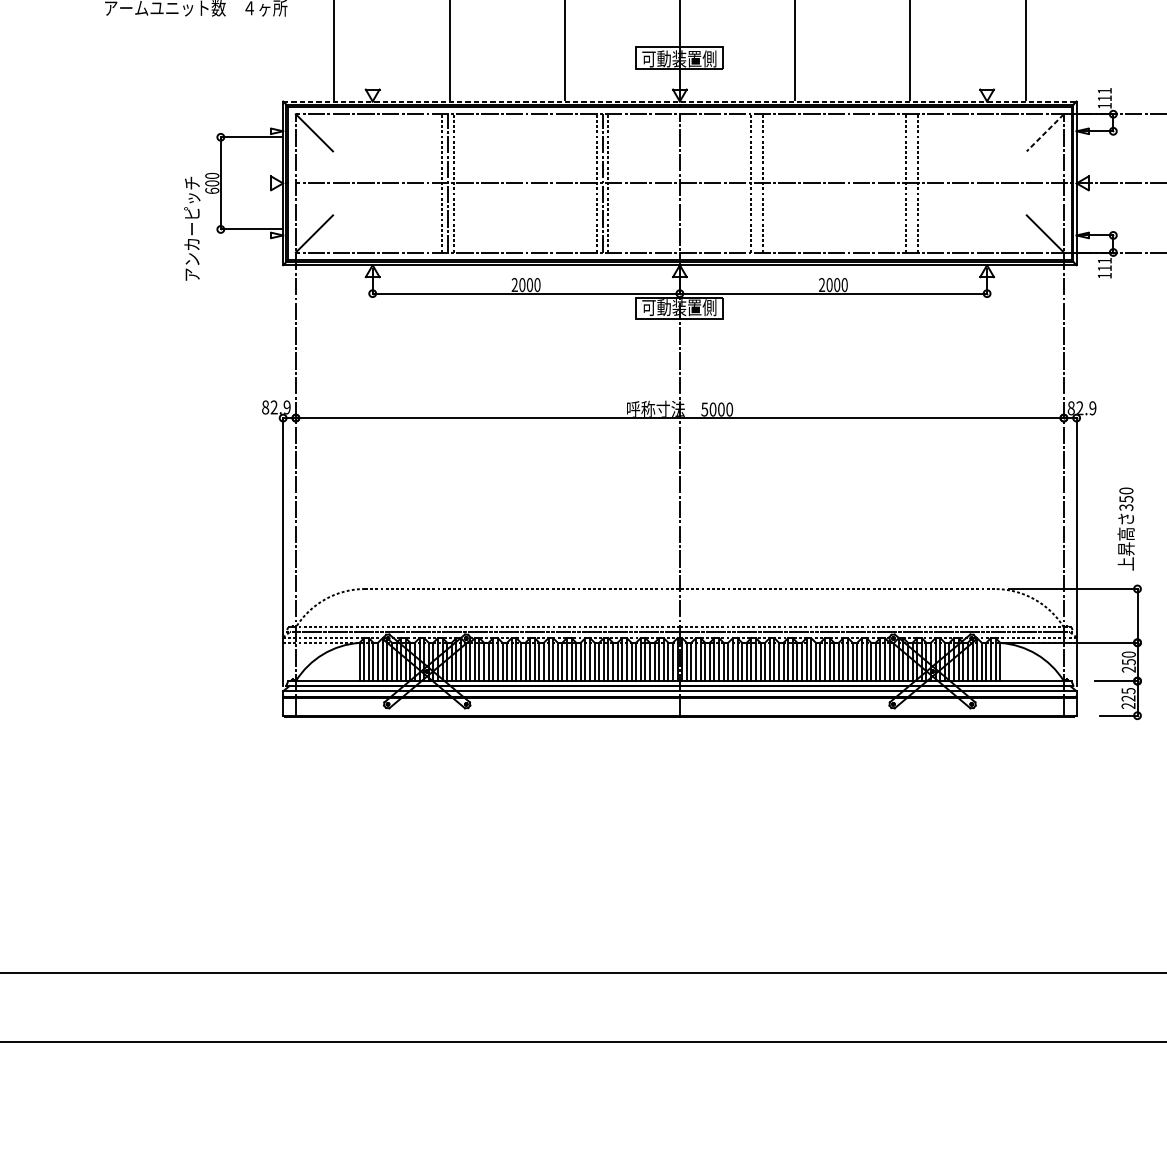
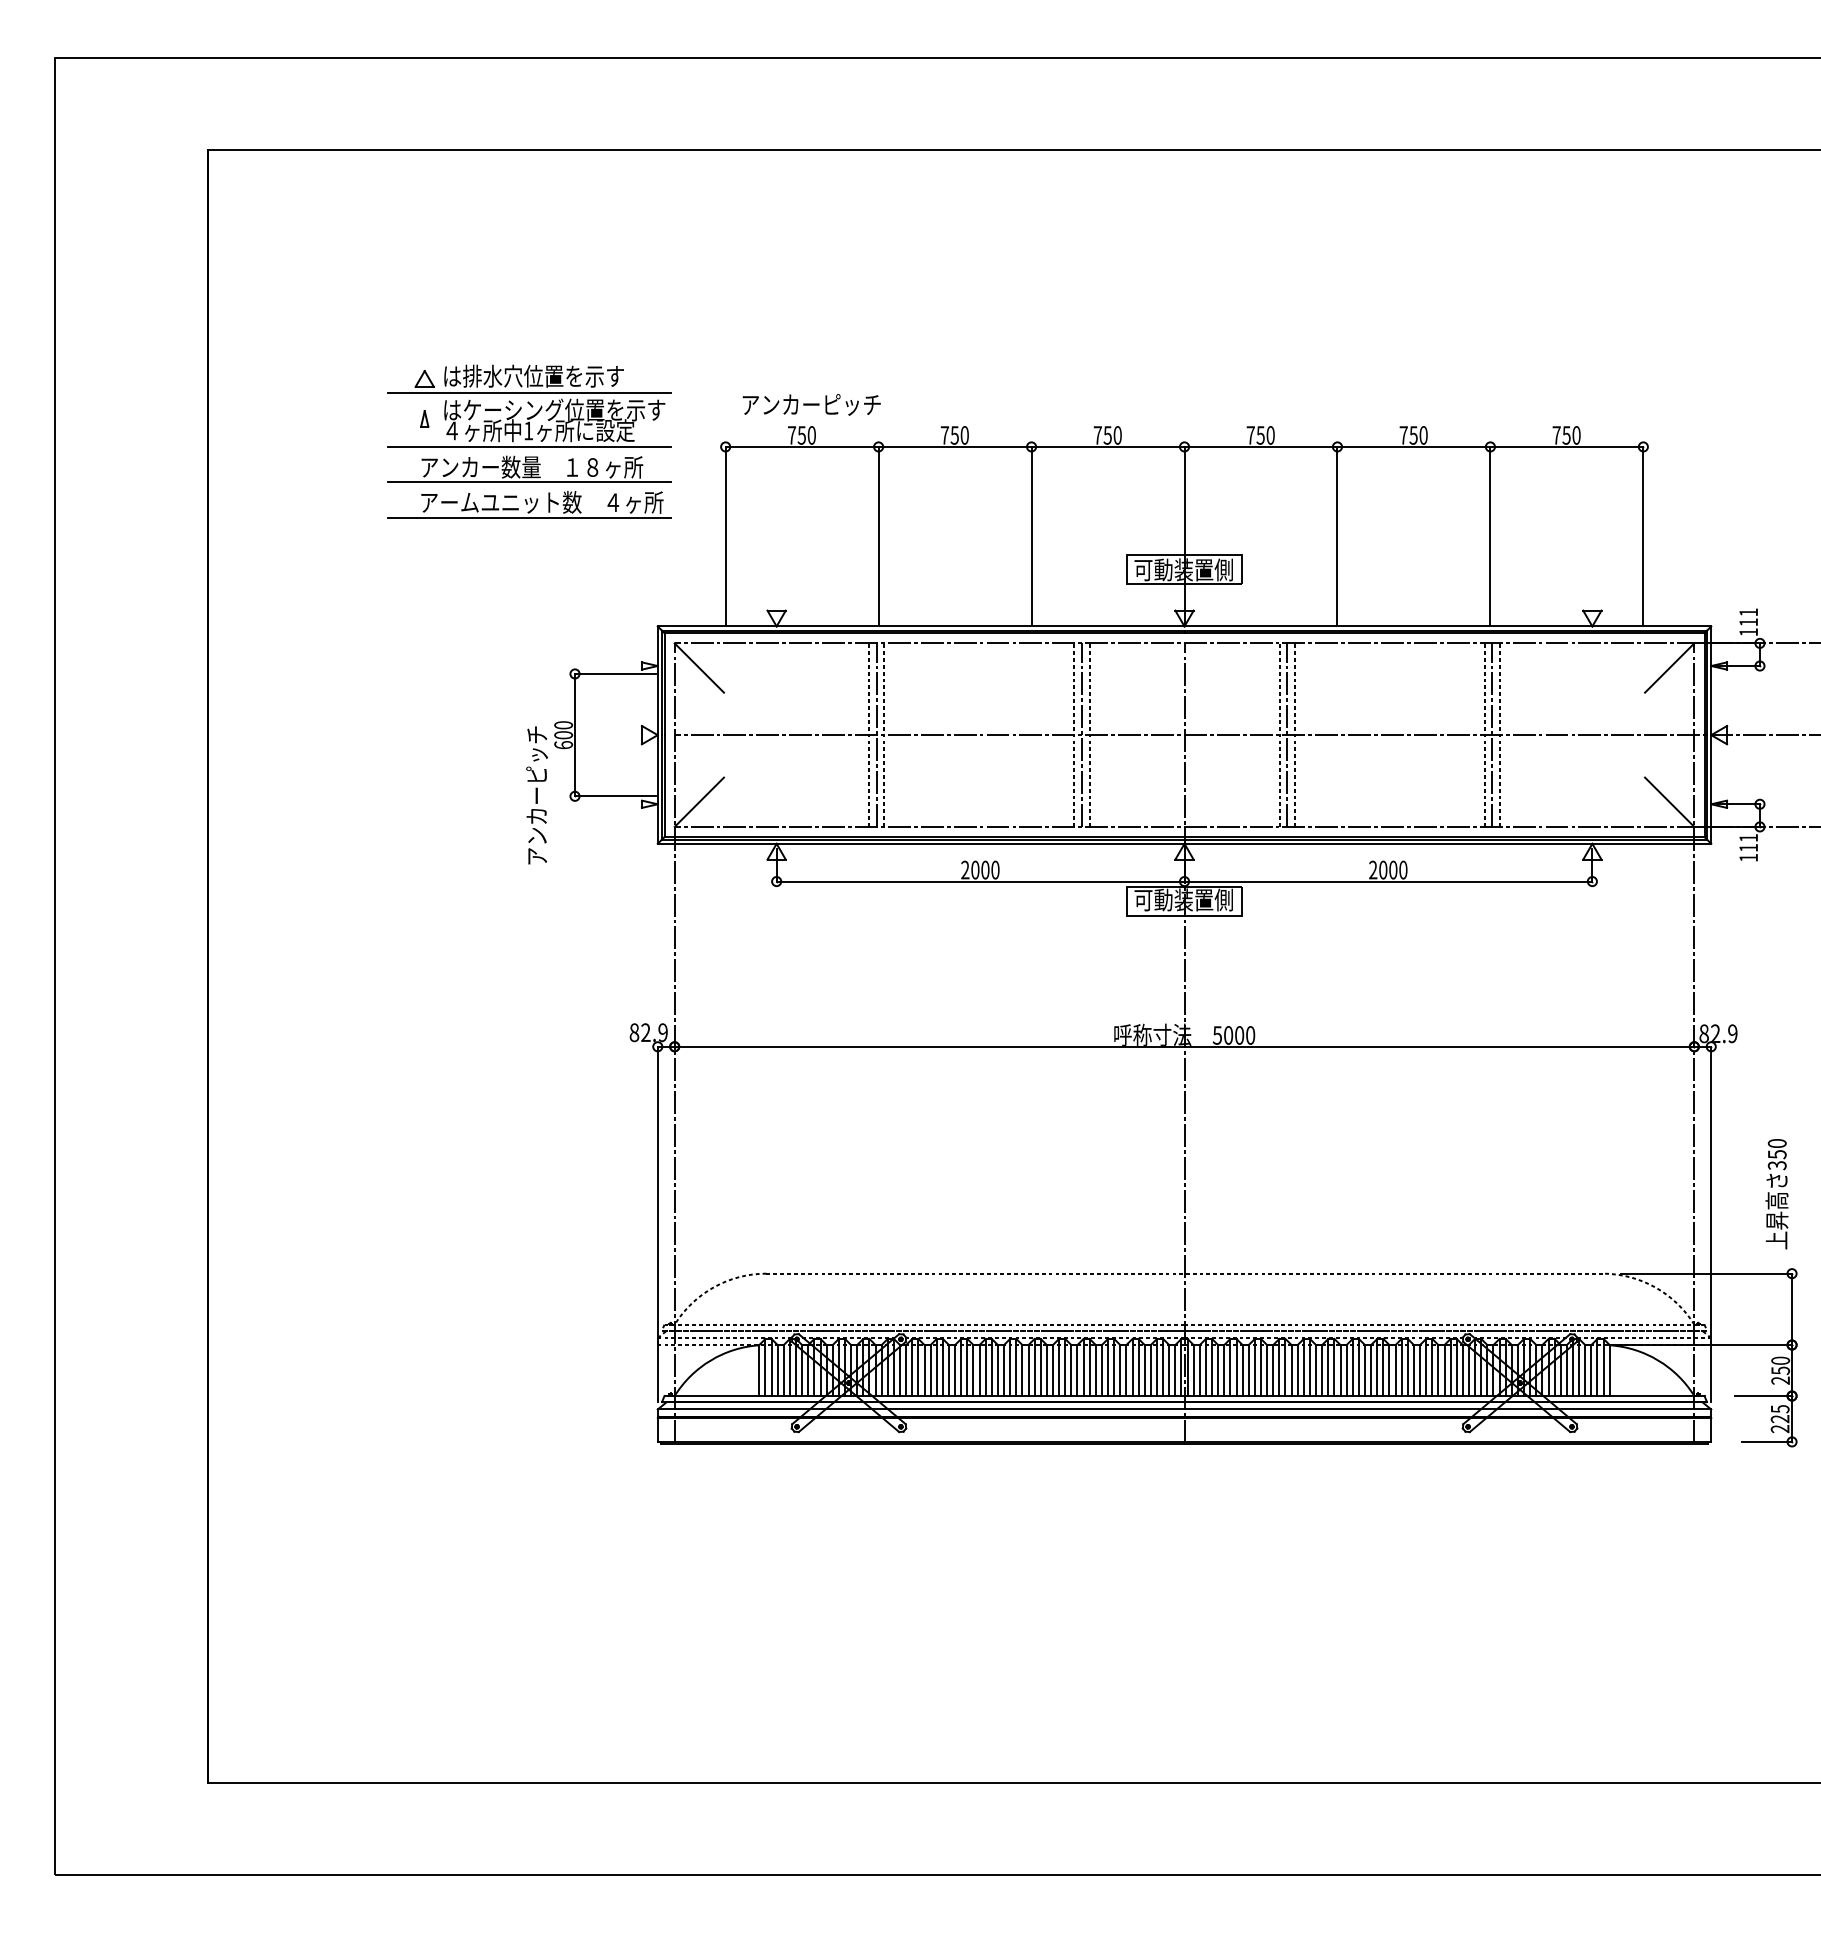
line: (185, 19) -> (528, 517), added
line: (679, 101) -> (1184, 626), dashed -> solid
line: (1045, 133) -> (1669, 668), dashed -> solid
line: (757, 182) -> (1287, 734), added
line: (911, 182) -> (1492, 734), added

